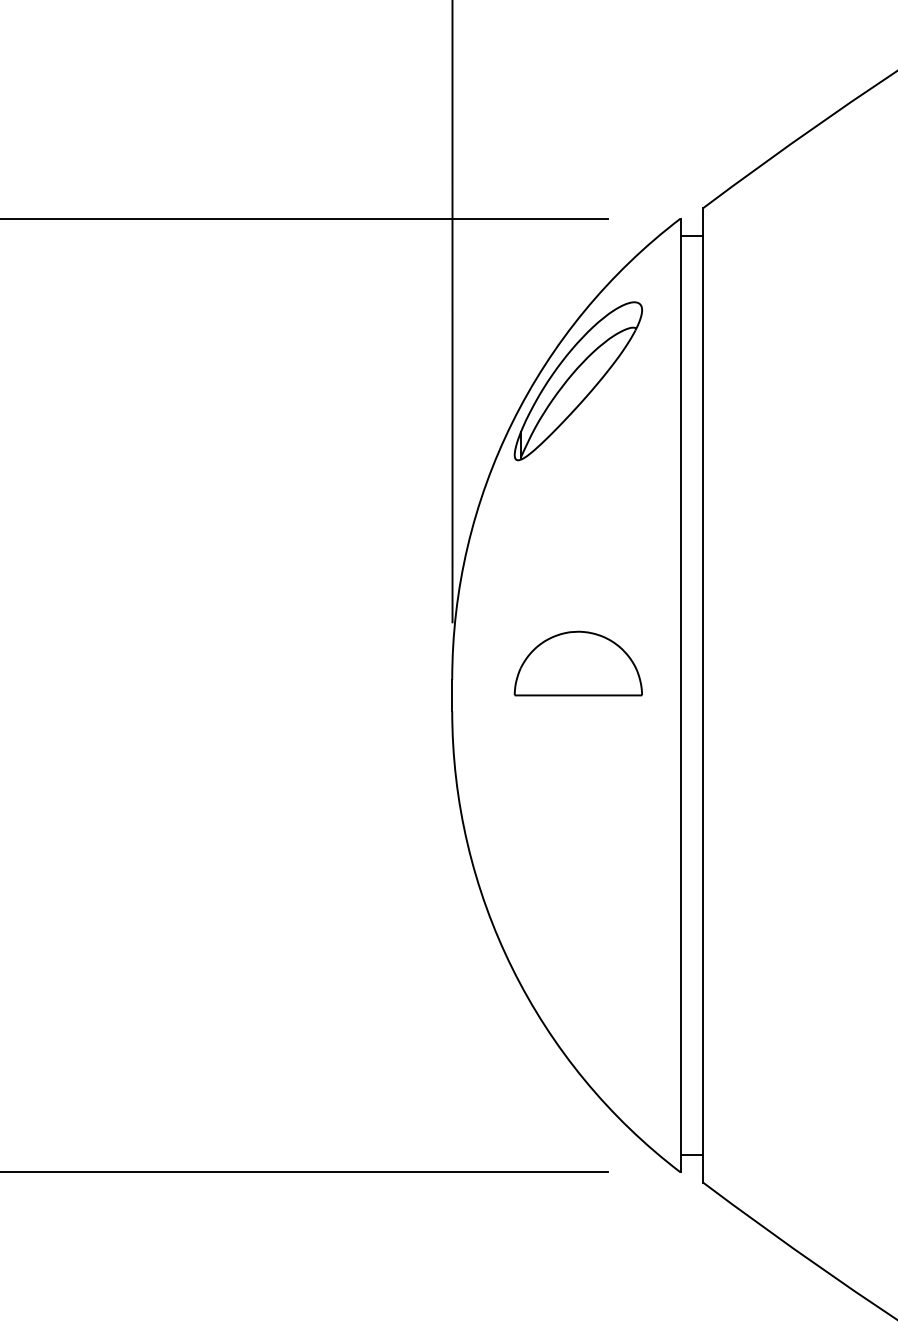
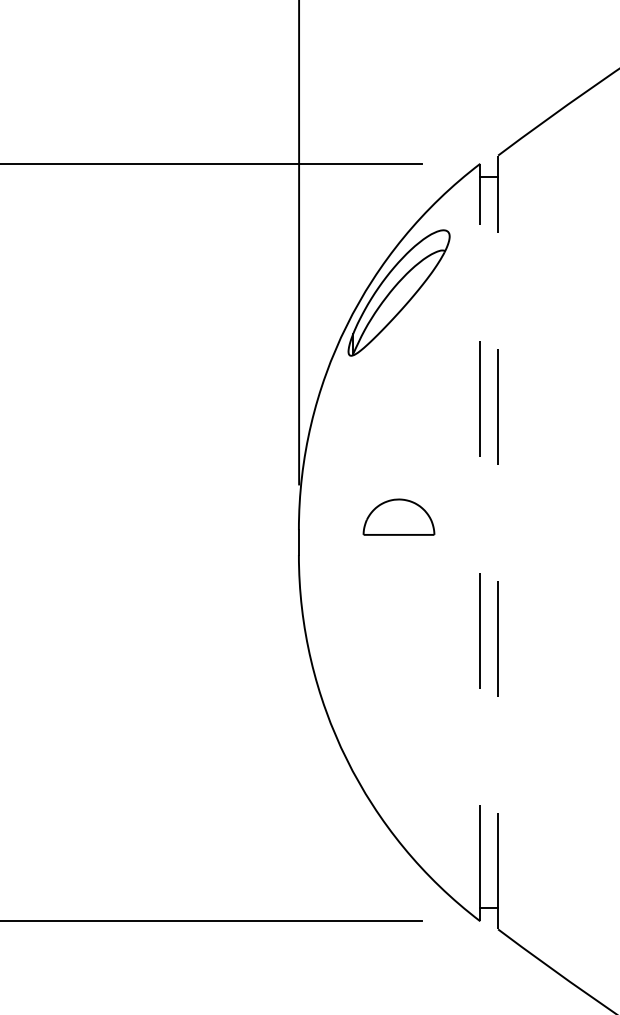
part: (577, 663) -> (398, 517), size x0.7
line: (680, 695) -> (480, 542), solid -> dashed
line: (703, 695) -> (498, 542), solid -> dashed

